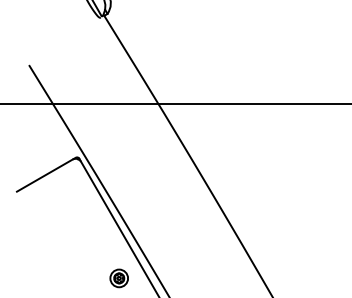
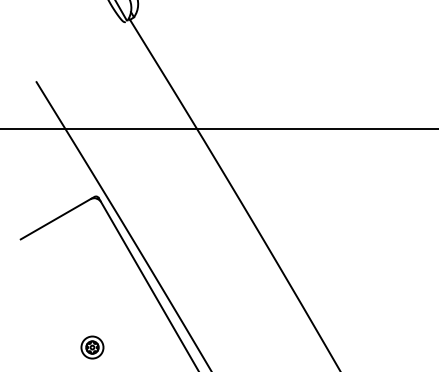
part: (118, 278) -> (91, 347), moved

